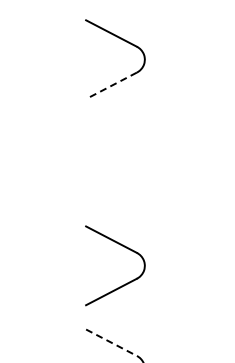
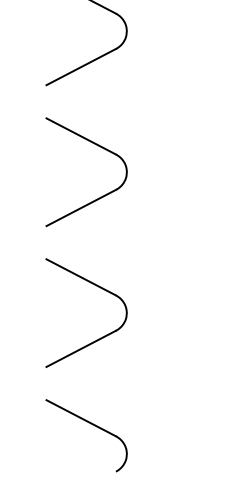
line: (111, 85) -> (81, 66), dashed -> solid
part: (124, 144) -> (98, 147), added
line: (111, 342) -> (81, 417), dashed -> solid

